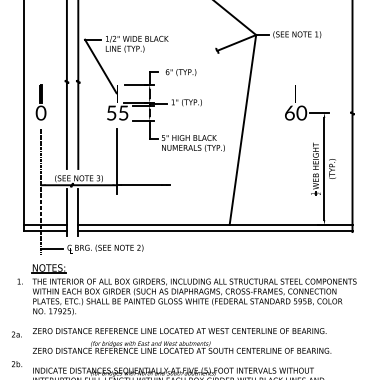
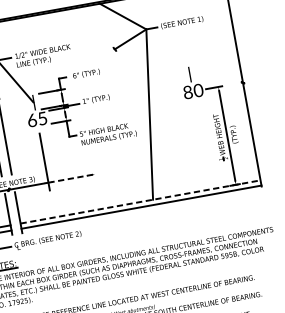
text: (111, 112) -> (31, 119), 55 -> 65
text: (289, 112) -> (187, 91), 60 -> 80
line: (143, 185) -> (71, 178), solid -> dashed
line: (215, 224) -> (140, 201), solid -> dashed

